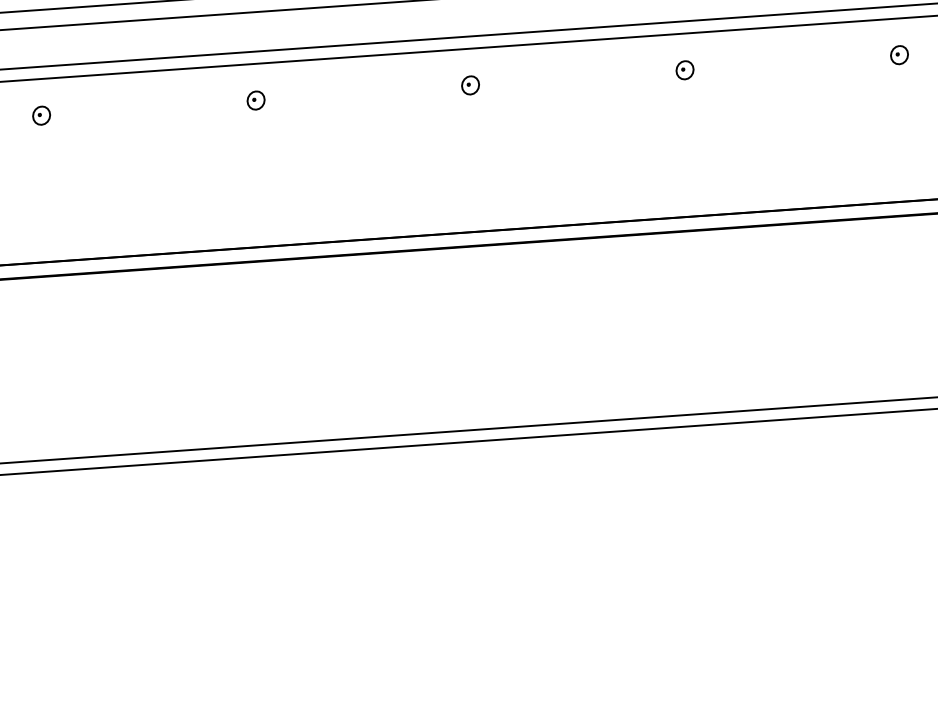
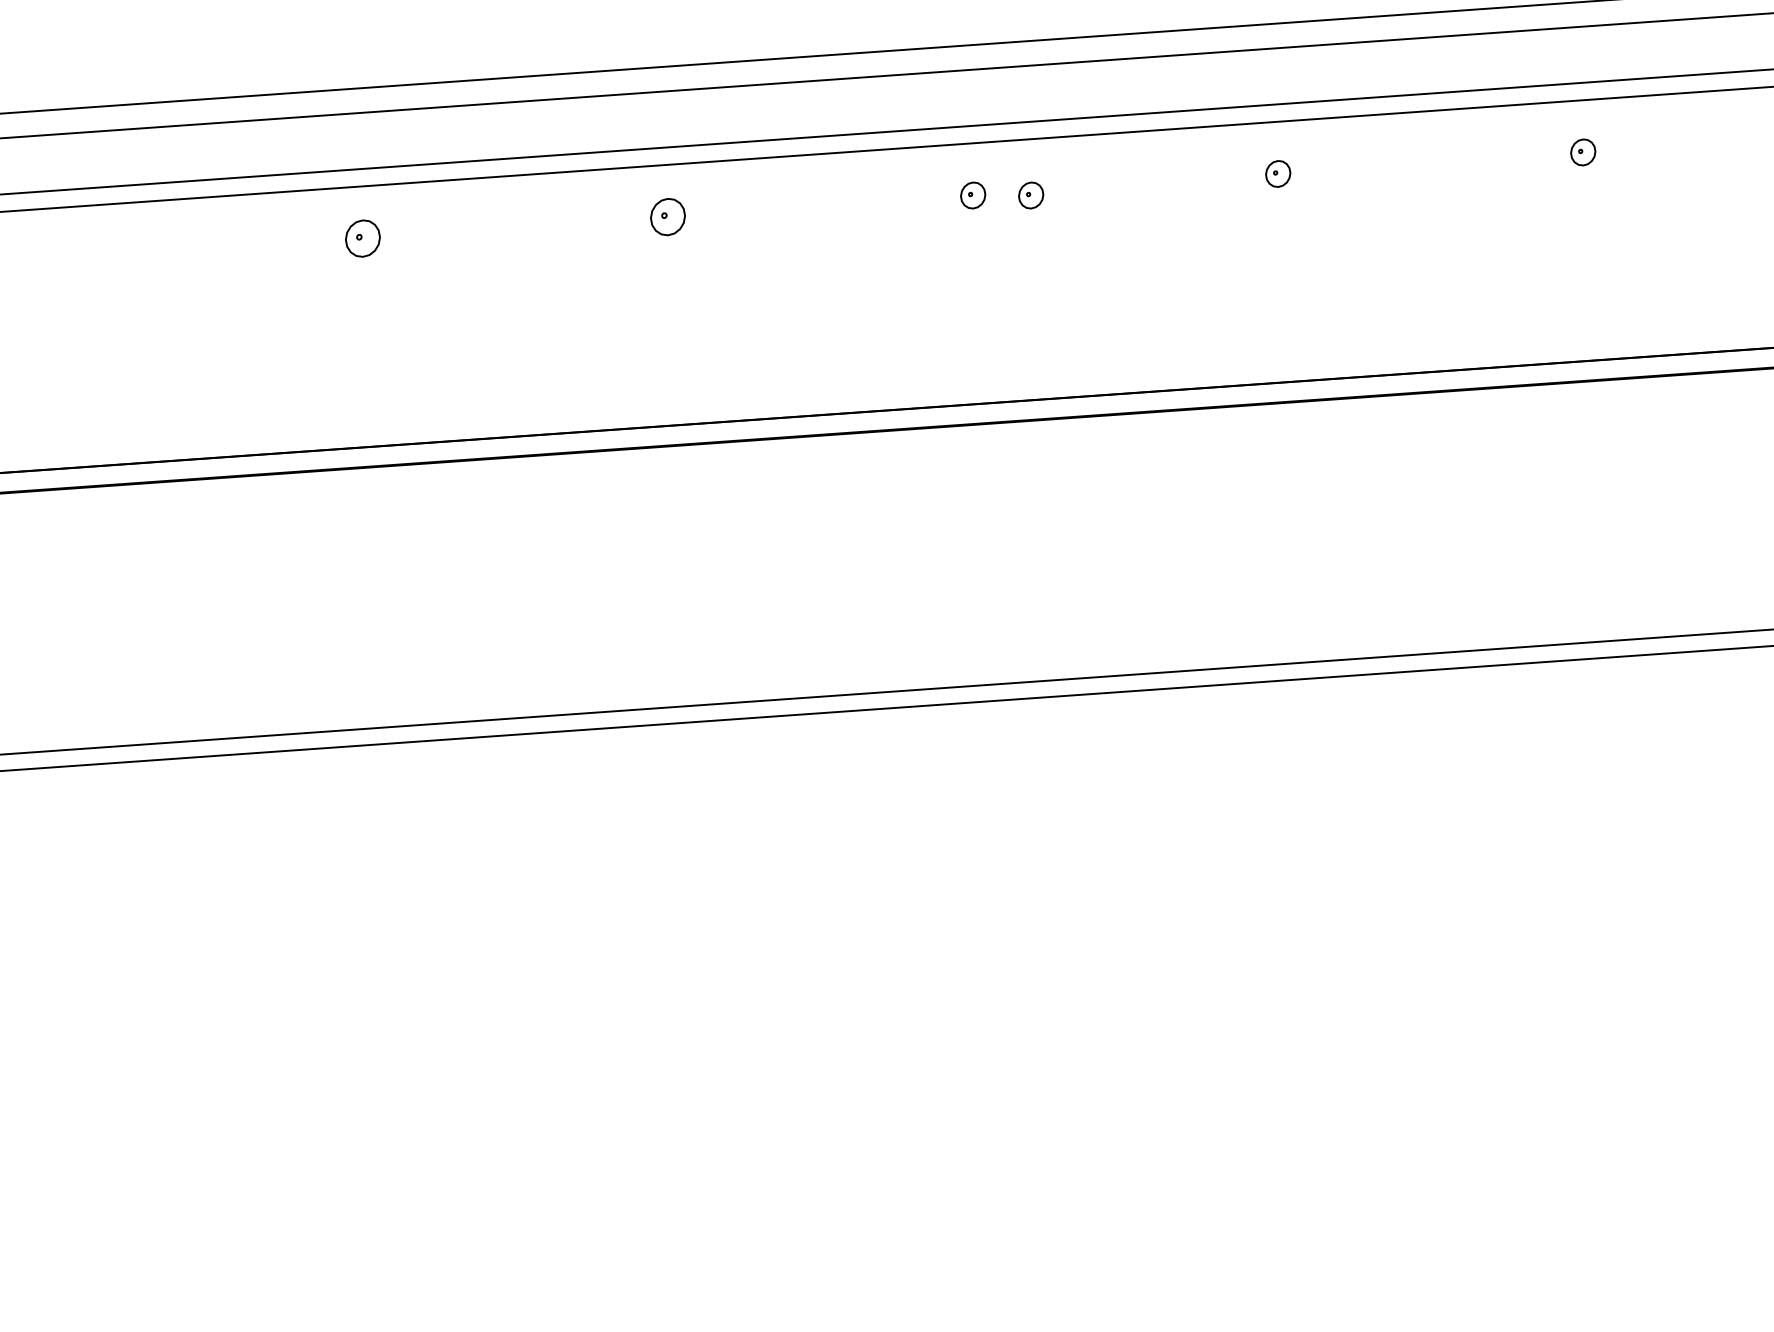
part: (511, 85) -> (1031, 195), added
part: (256, 100) -> (668, 216), size x1.4
part: (41, 115) -> (363, 238), size x1.4

